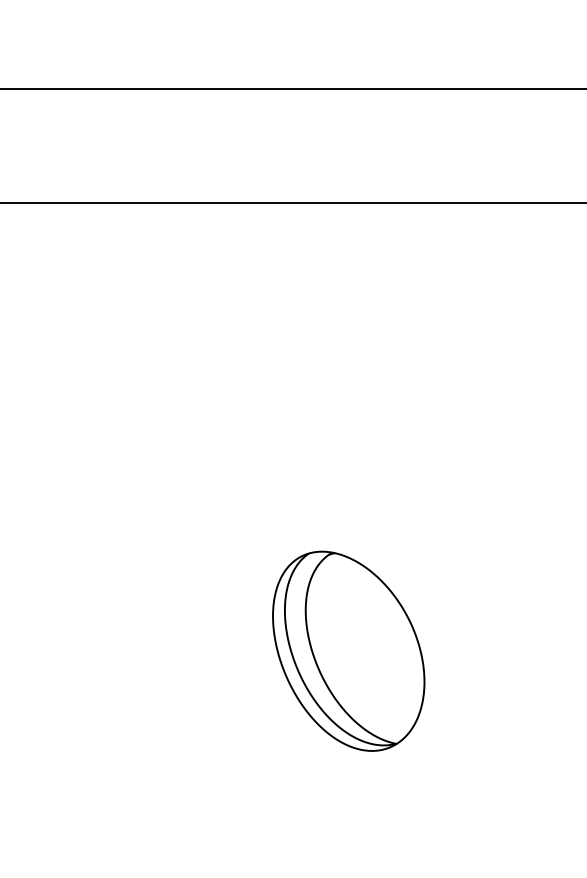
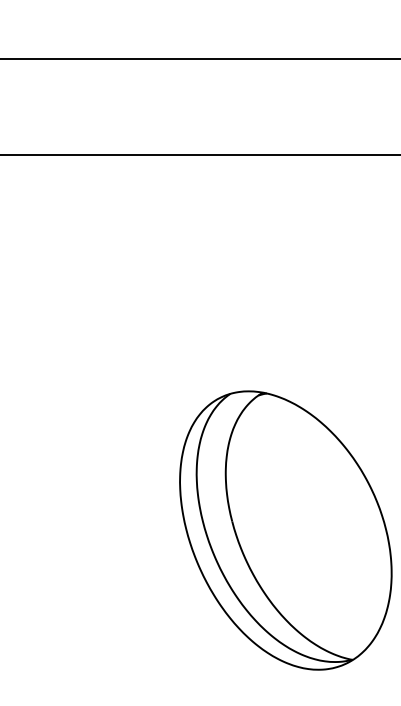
part: (348, 651) -> (285, 530), size x1.67

